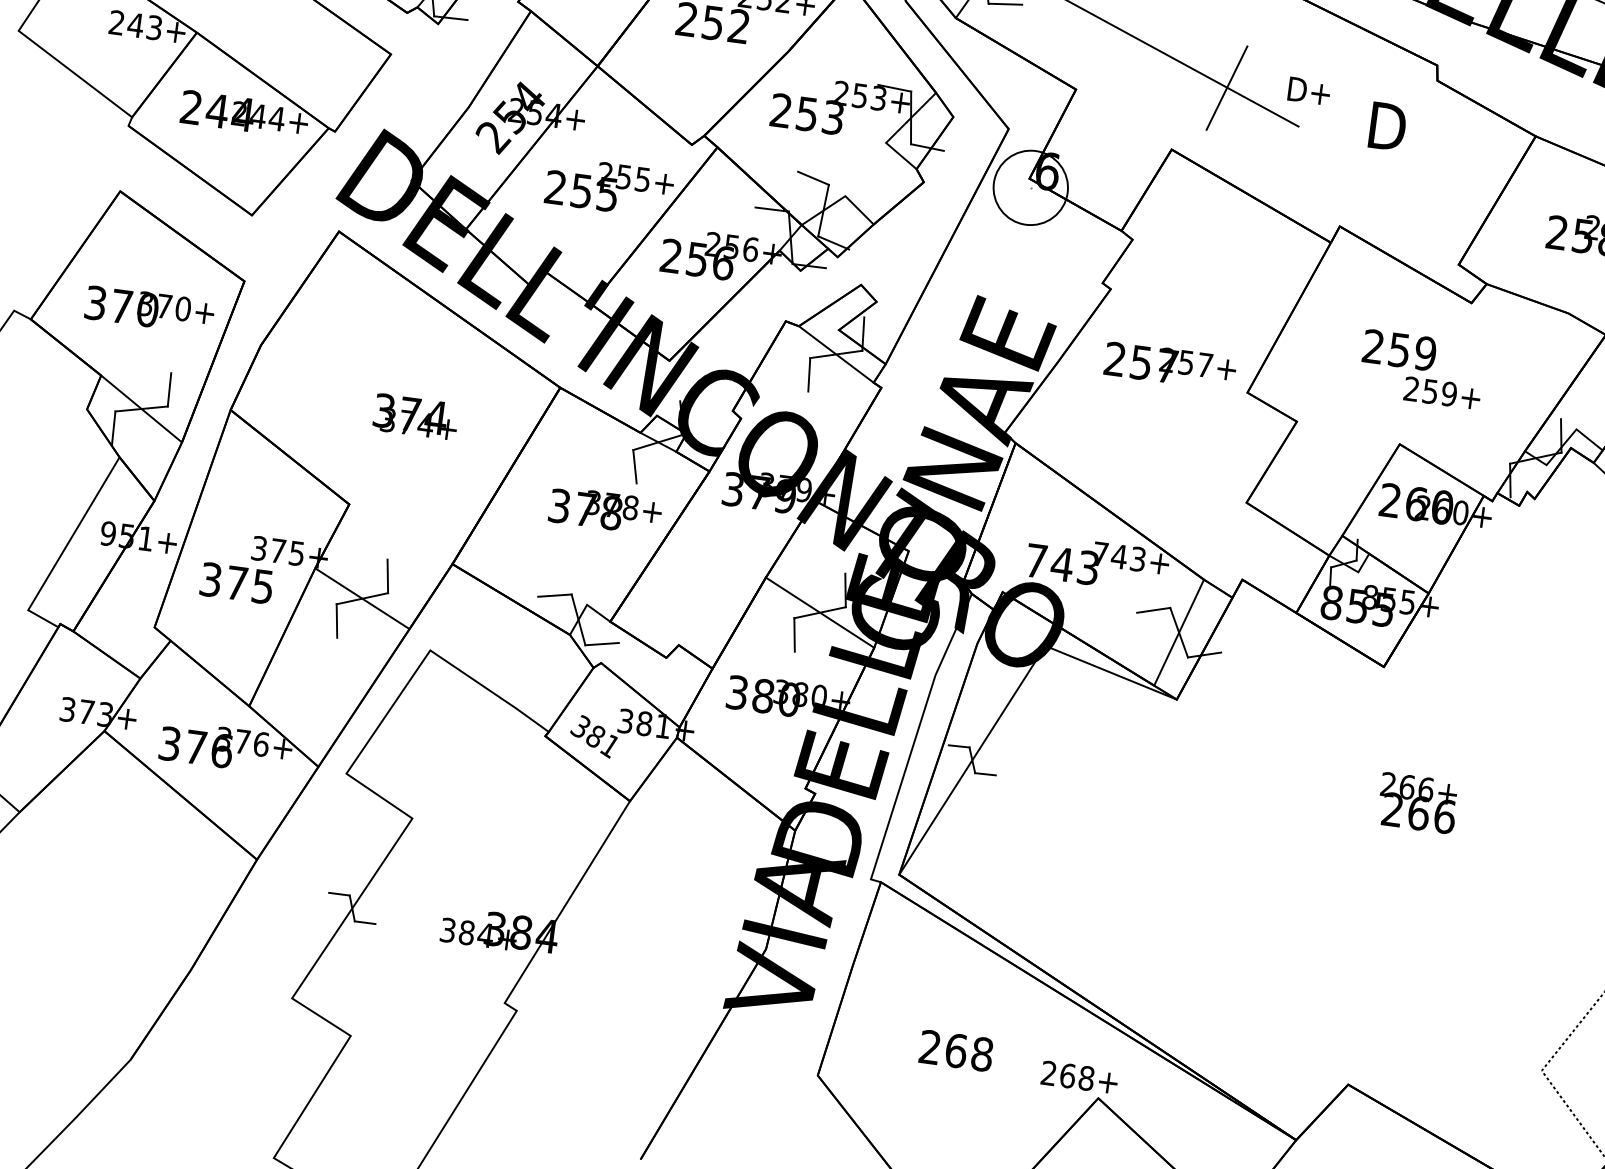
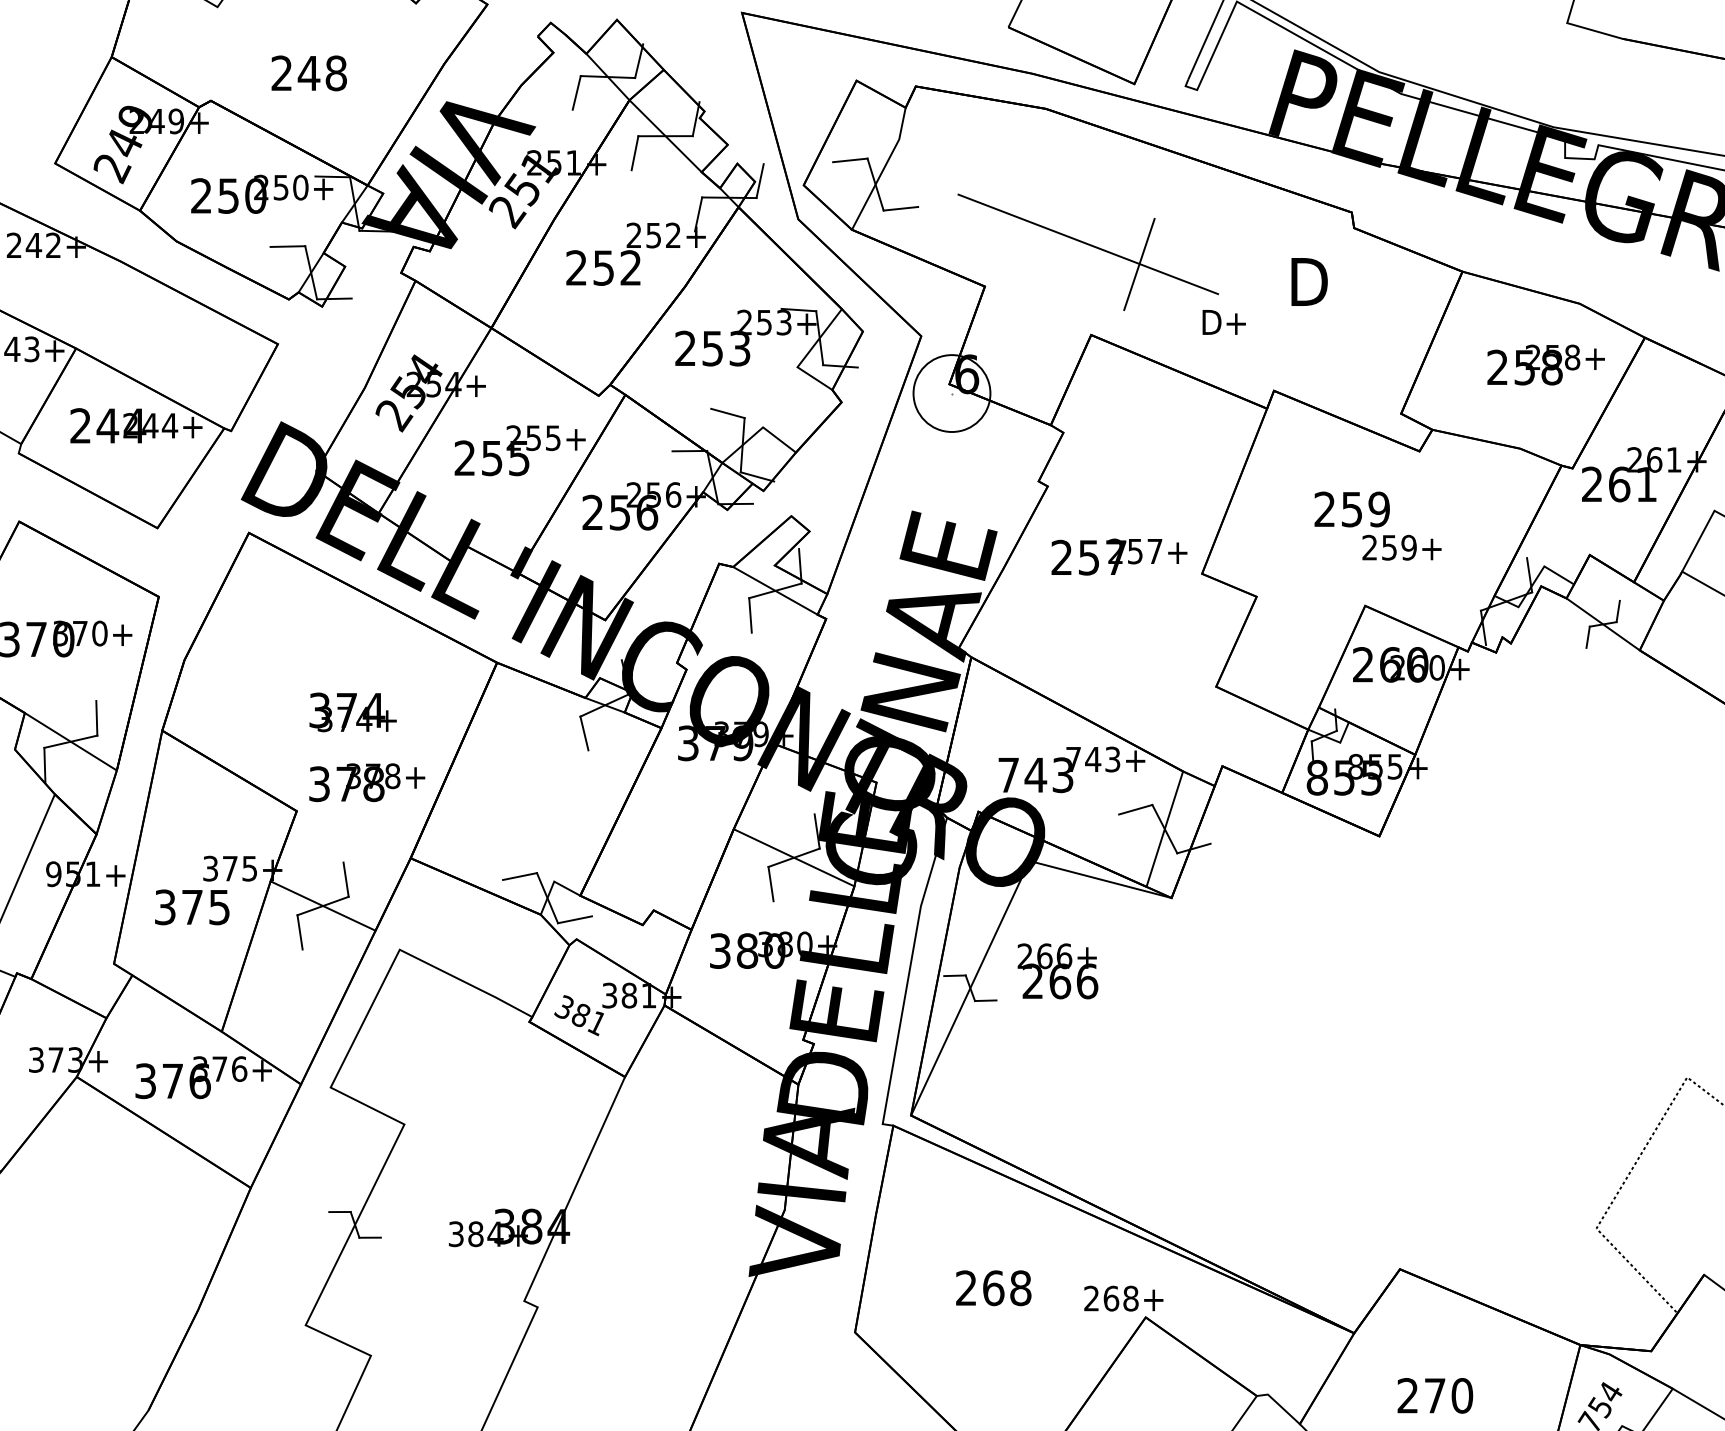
text: (1308, 91) -> (1223, 322), moved
text: (605, 510) -> (367, 782), moved
text: (1417, 803) -> (1057, 971), moved

